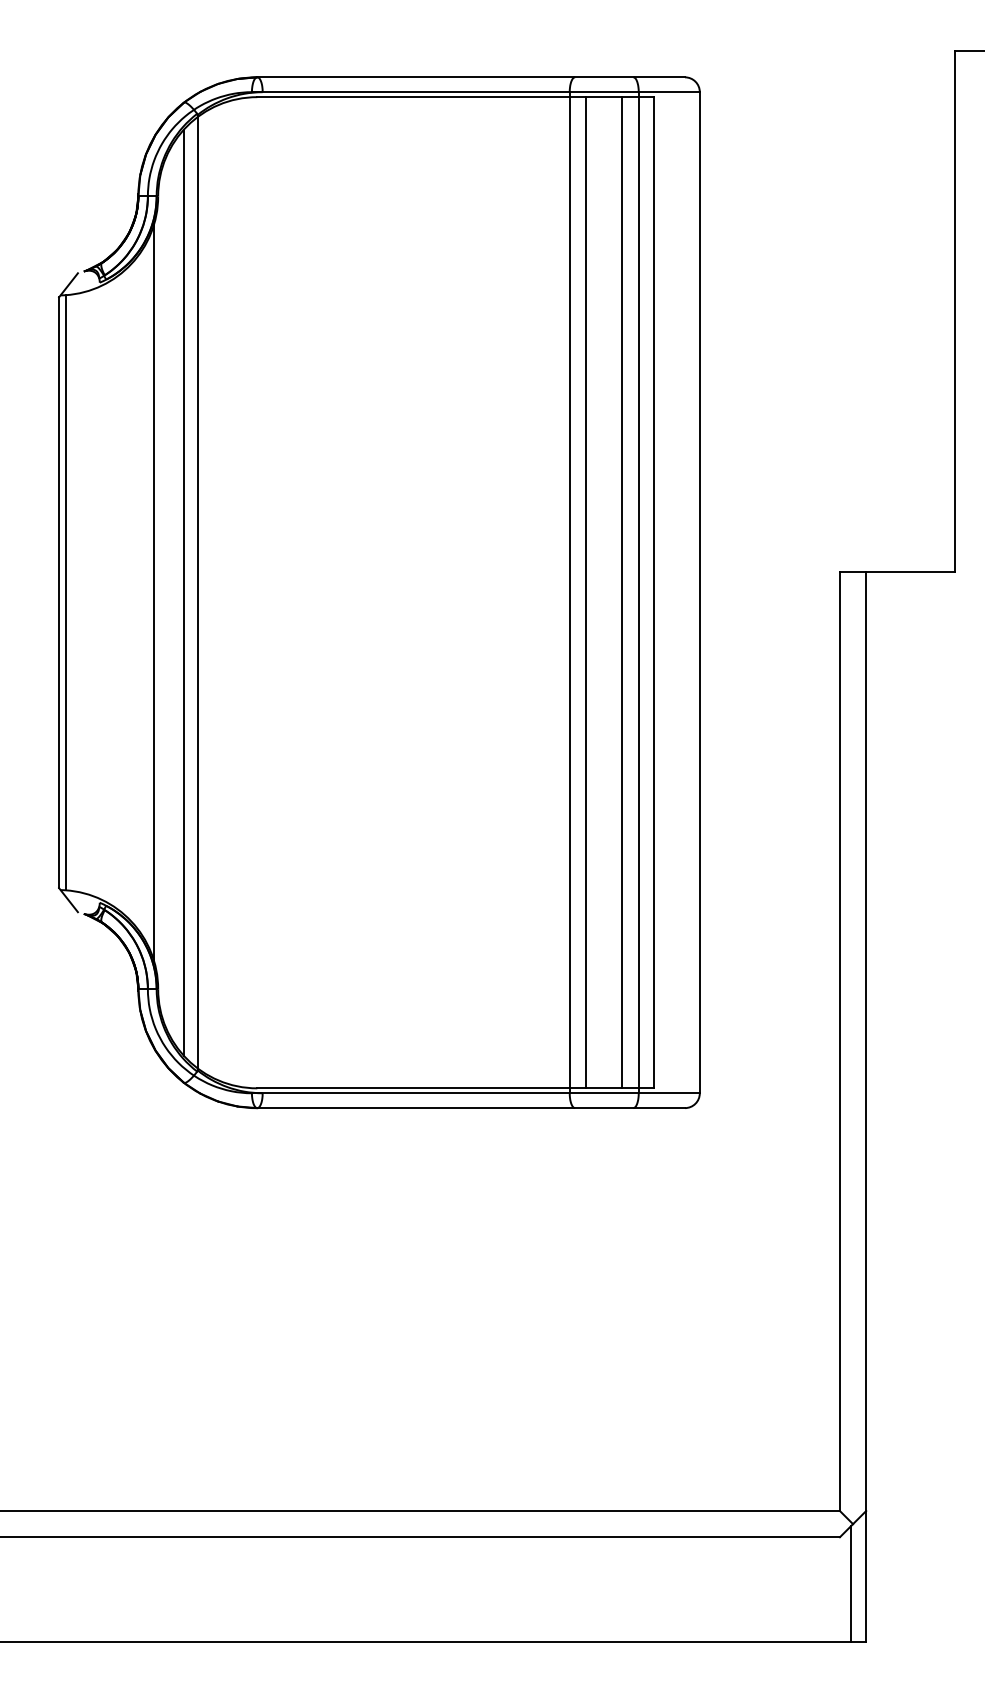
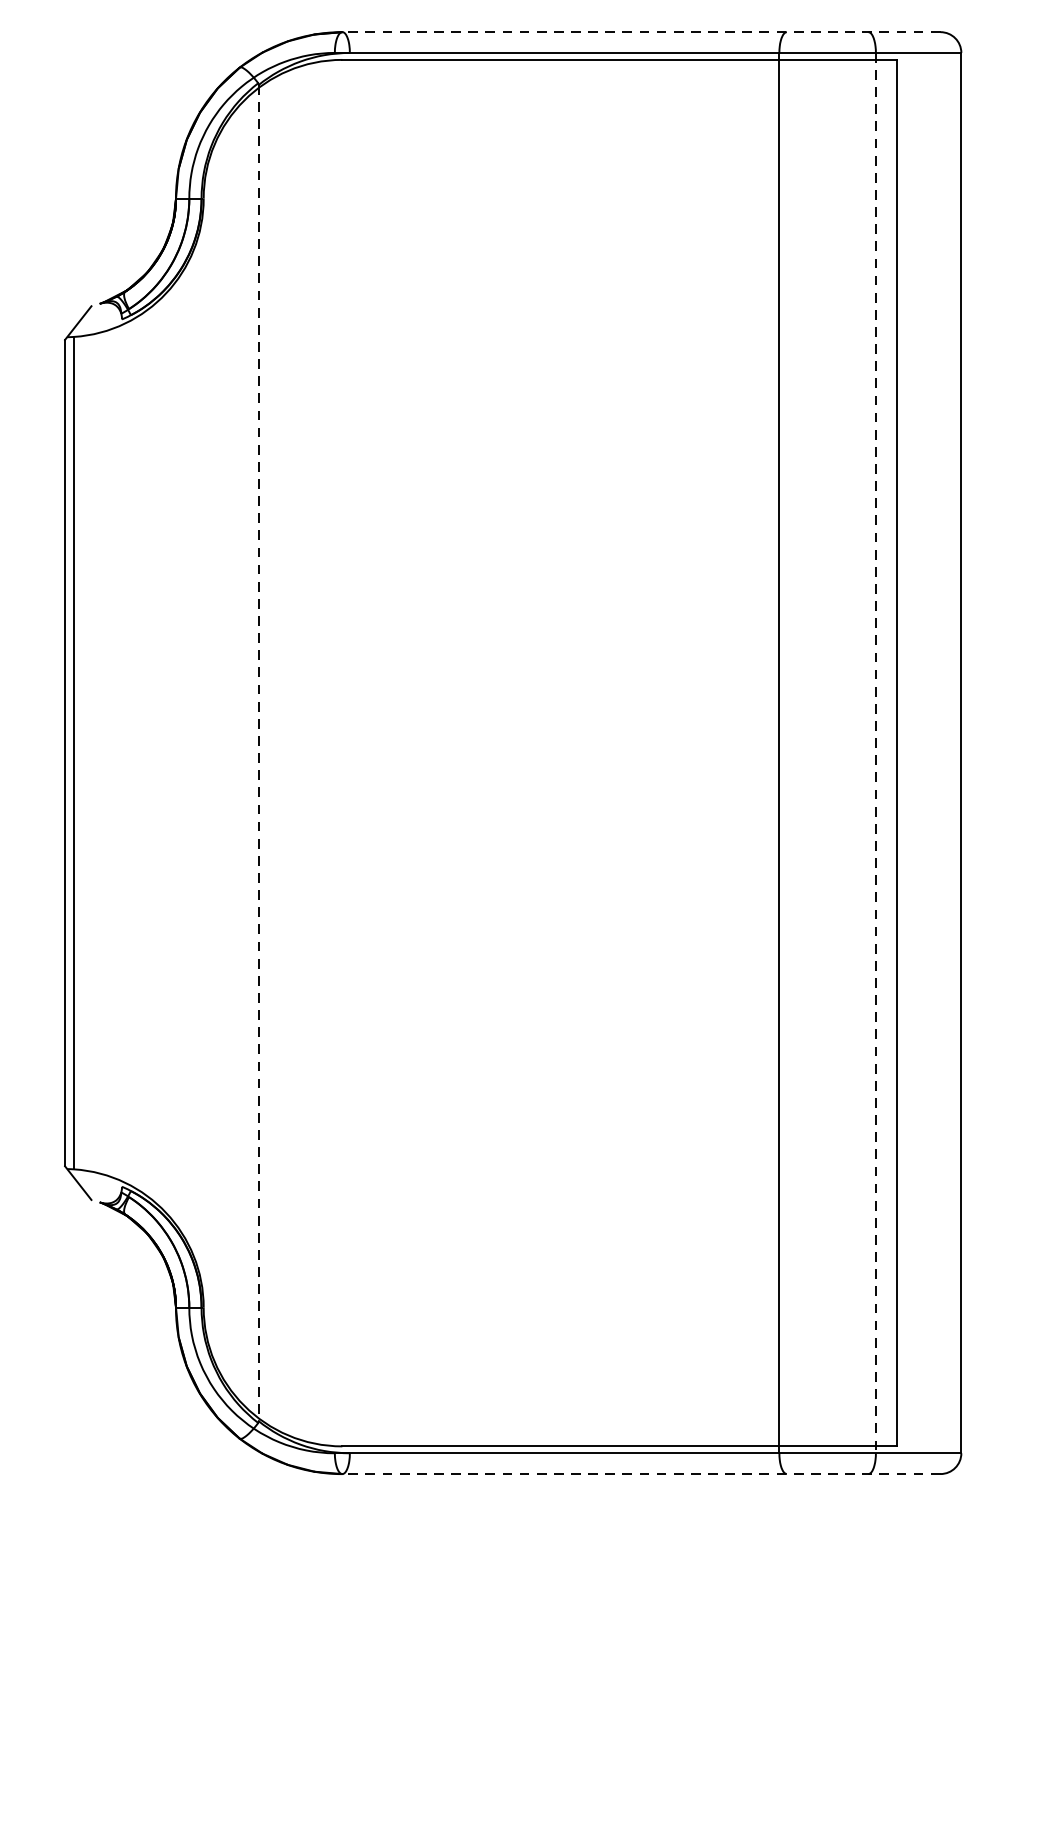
line: (471, 77) -> (641, 32), solid -> dashed
line: (154, 592) -> (198, 752), removed
line: (183, 592) -> (239, 752), removed
line: (197, 592) -> (258, 752), solid -> dashed
line: (586, 592) -> (802, 752), removed
line: (622, 592) -> (853, 752), removed
line: (638, 592) -> (875, 752), solid -> dashed
line: (471, 1108) -> (641, 1474), solid -> dashed

